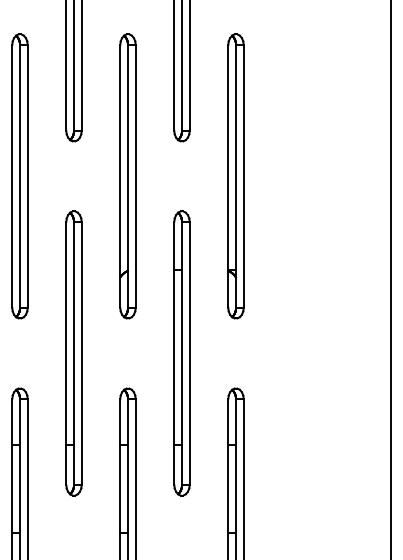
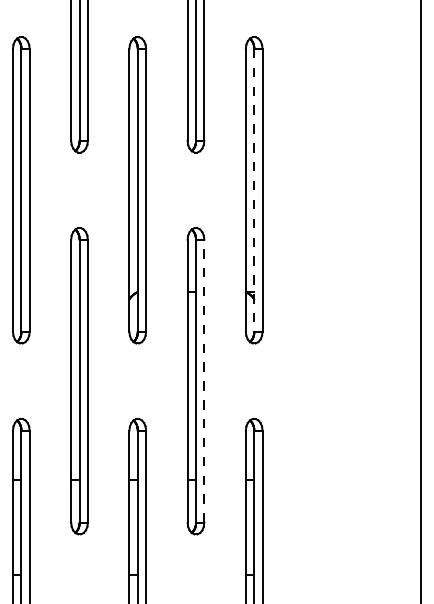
line: (236, 176) -> (254, 190), solid -> dashed
line: (189, 353) -> (204, 381), solid -> dashed

